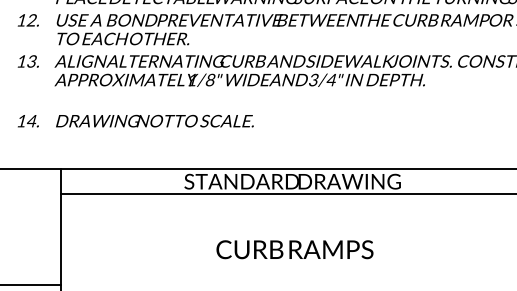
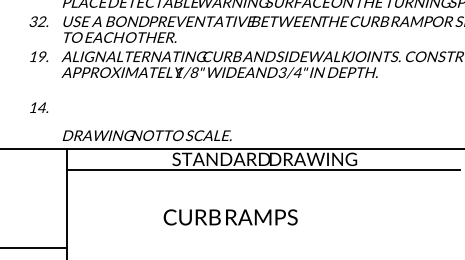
text: (21, 20) -> (33, 21), 12. -> 32.
text: (32, 62) -> (42, 57), 13. -> 19.
text: (154, 120) -> (146, 135), moved
text: (294, 249) -> (230, 217), moved

